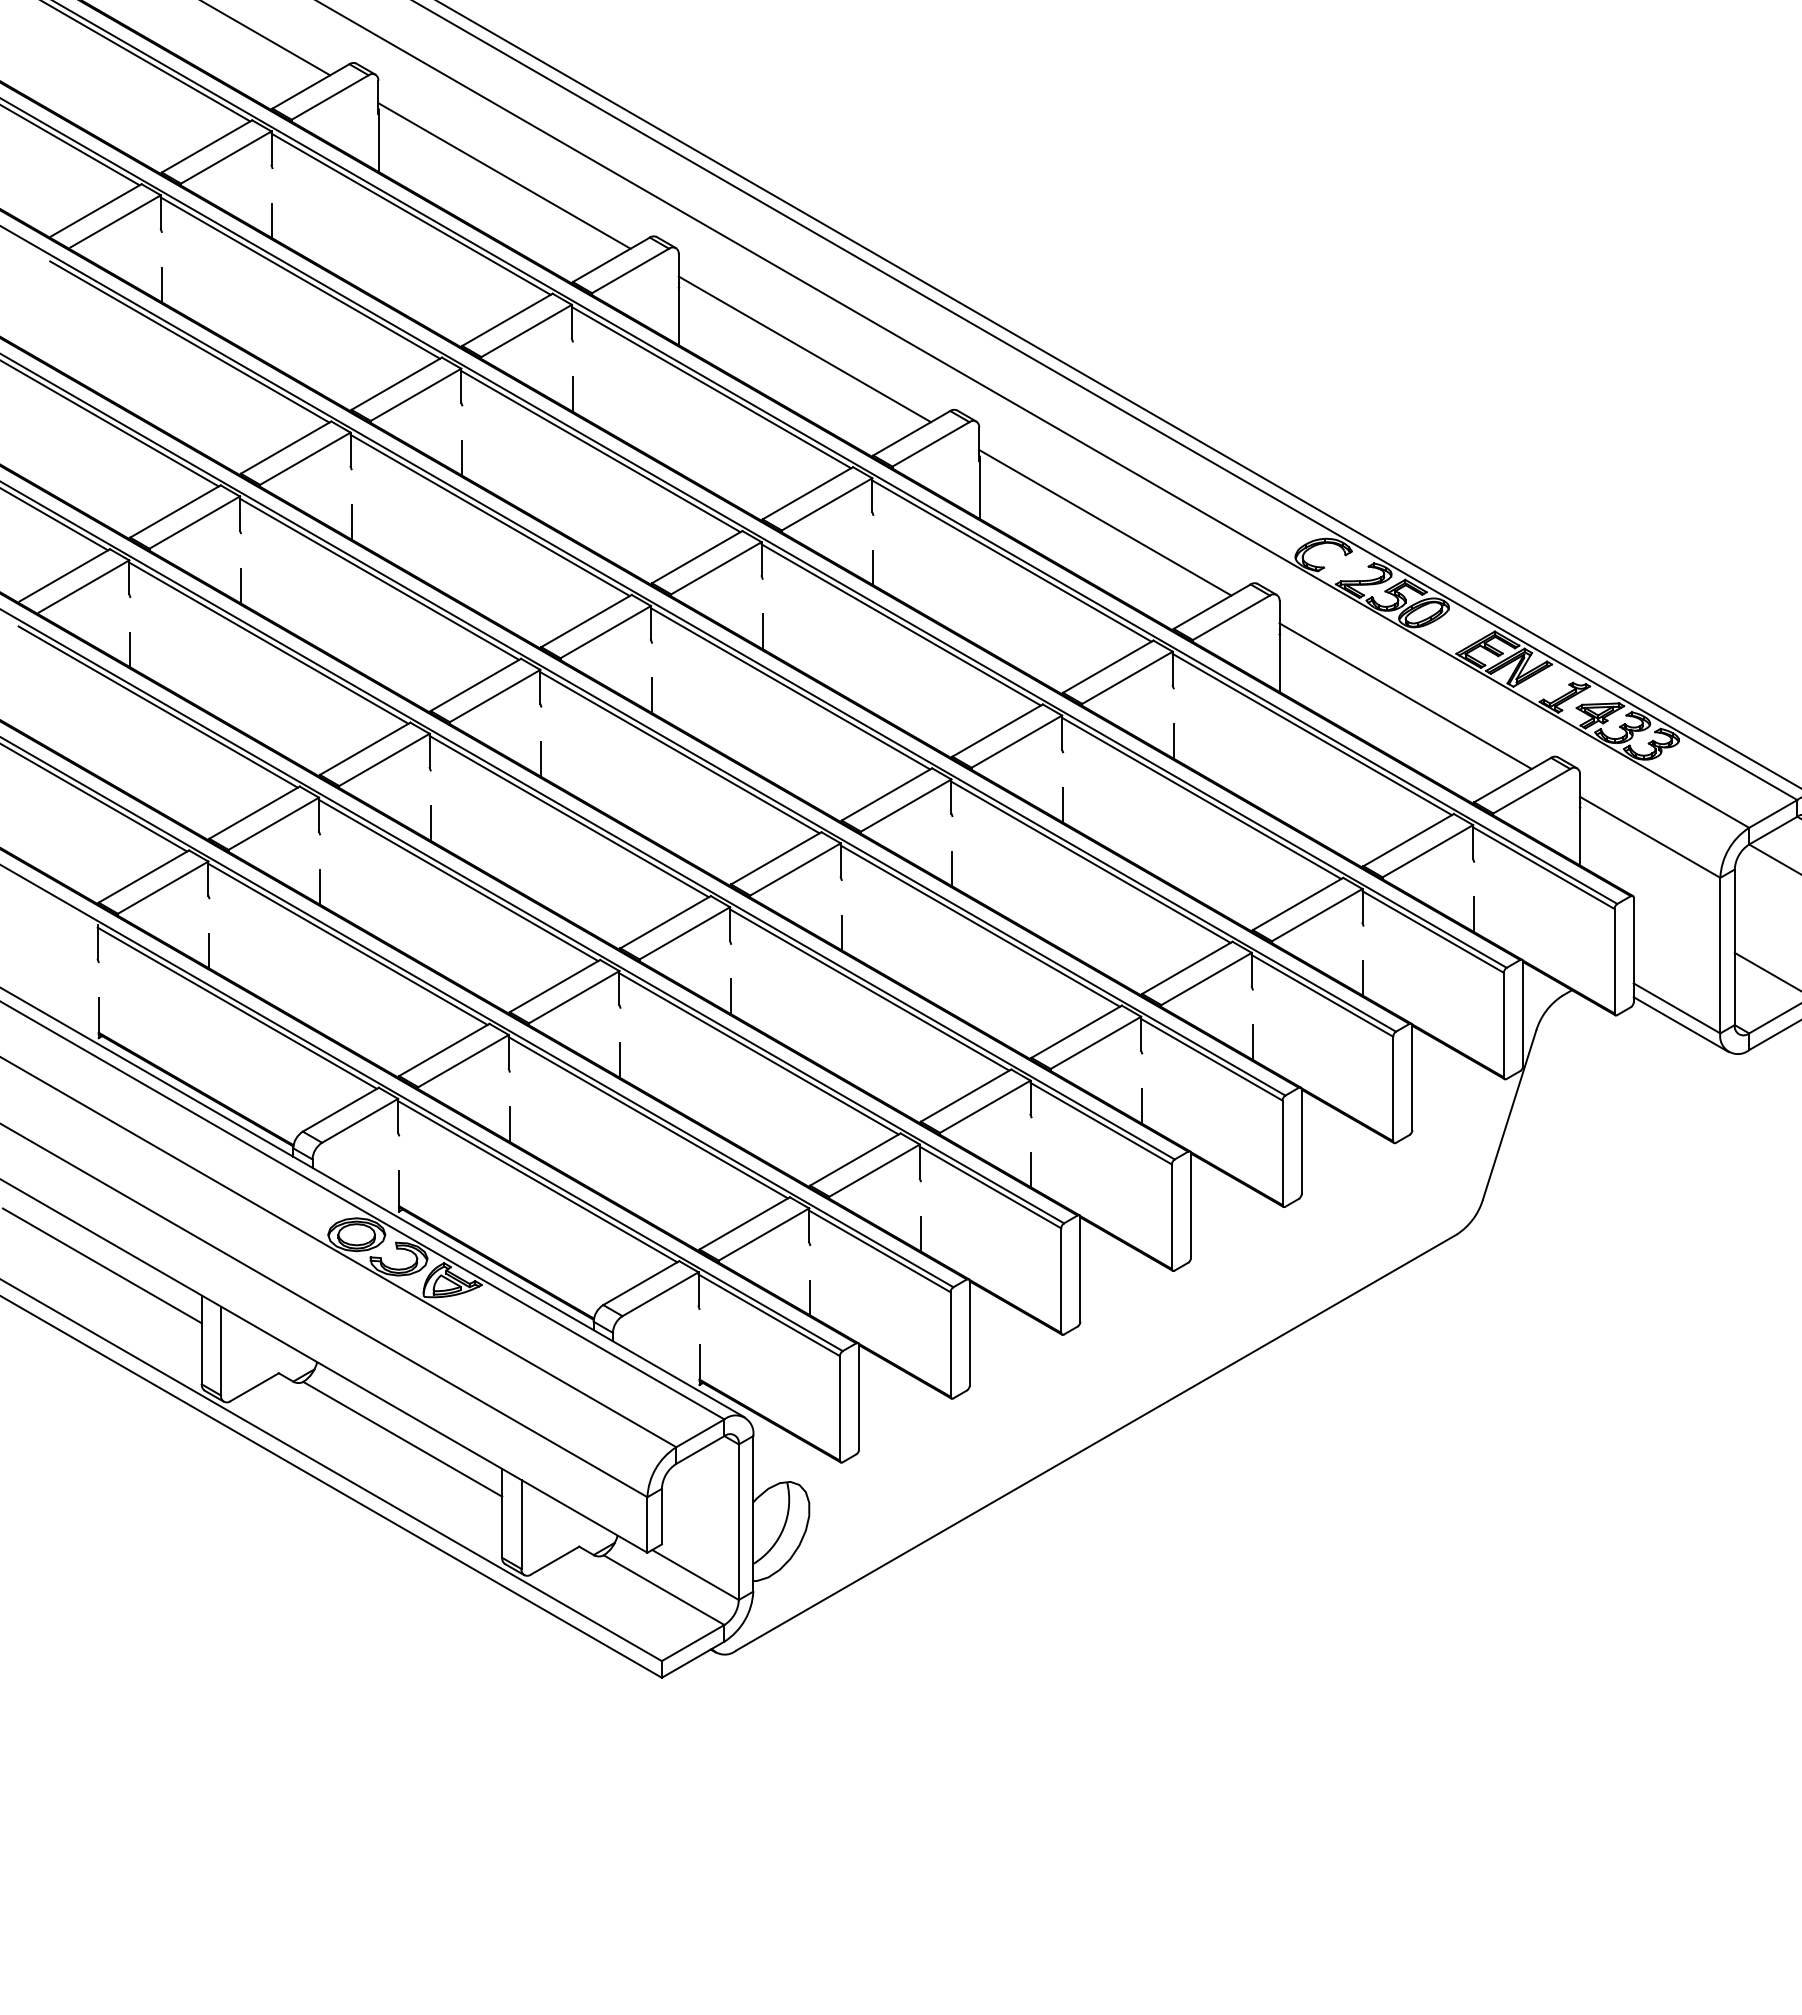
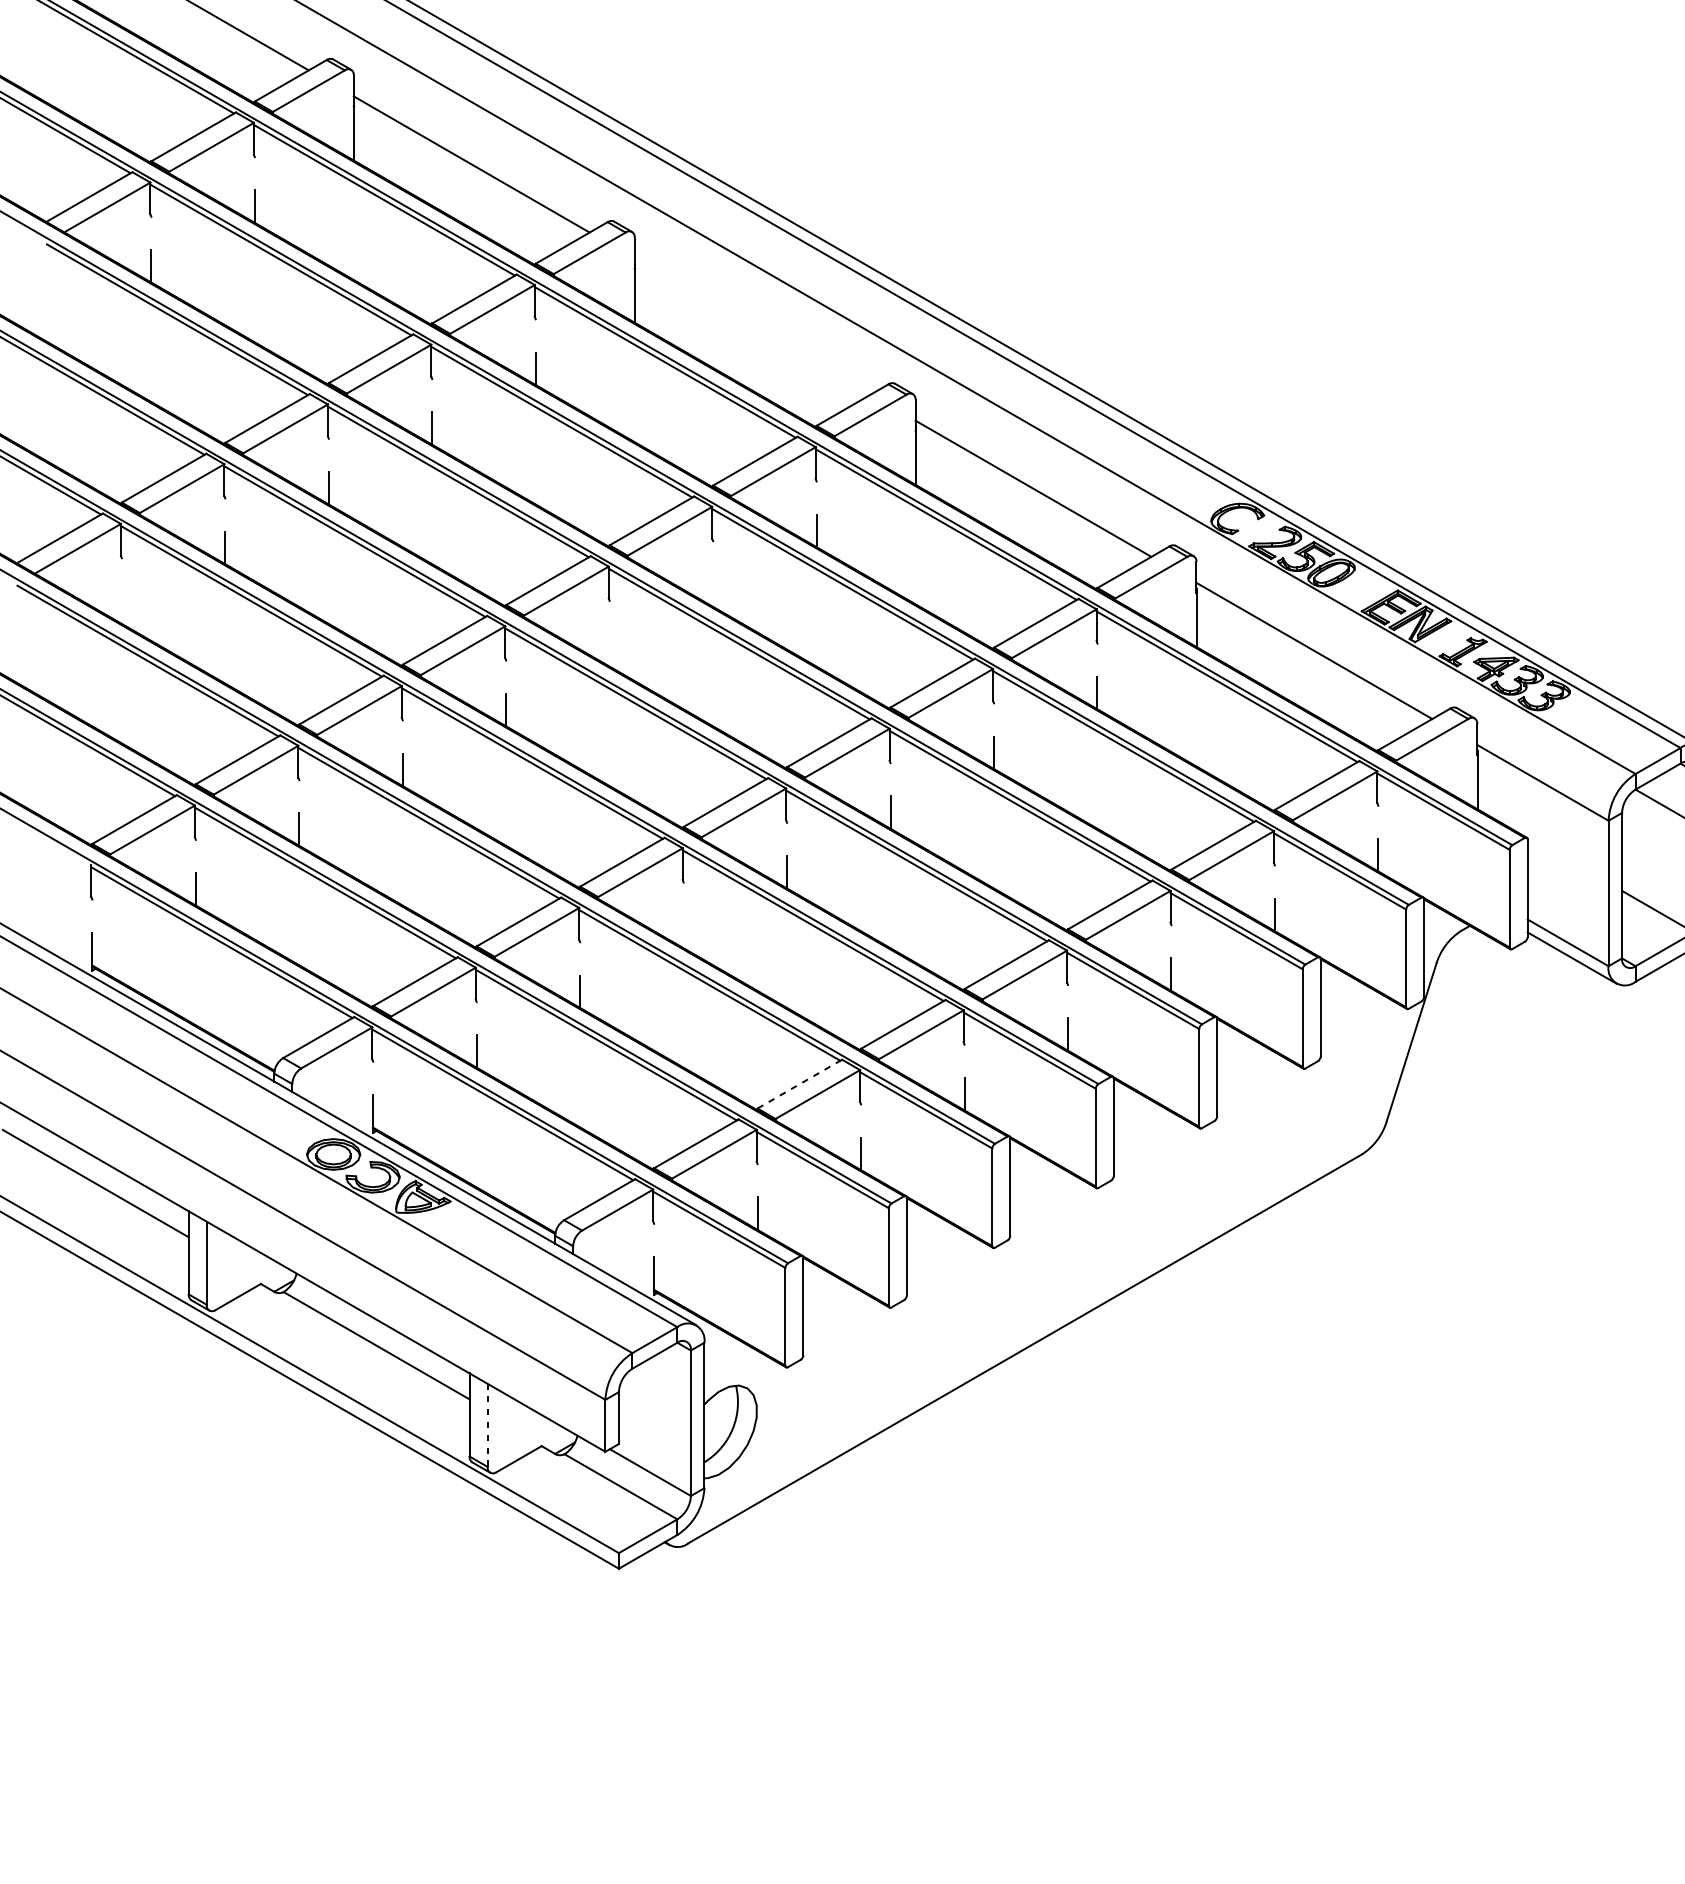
line: (804, 349) -> (752, 326), removed
line: (762, 631) -> (713, 590), removed
line: (130, 649) -> (122, 607), removed
line: (651, 695) -> (609, 650), removed
line: (731, 996) -> (684, 931), removed
line: (855, 1159) -> (799, 1084), solid -> dashed
line: (521, 1524) -> (487, 1425), solid -> dashed

